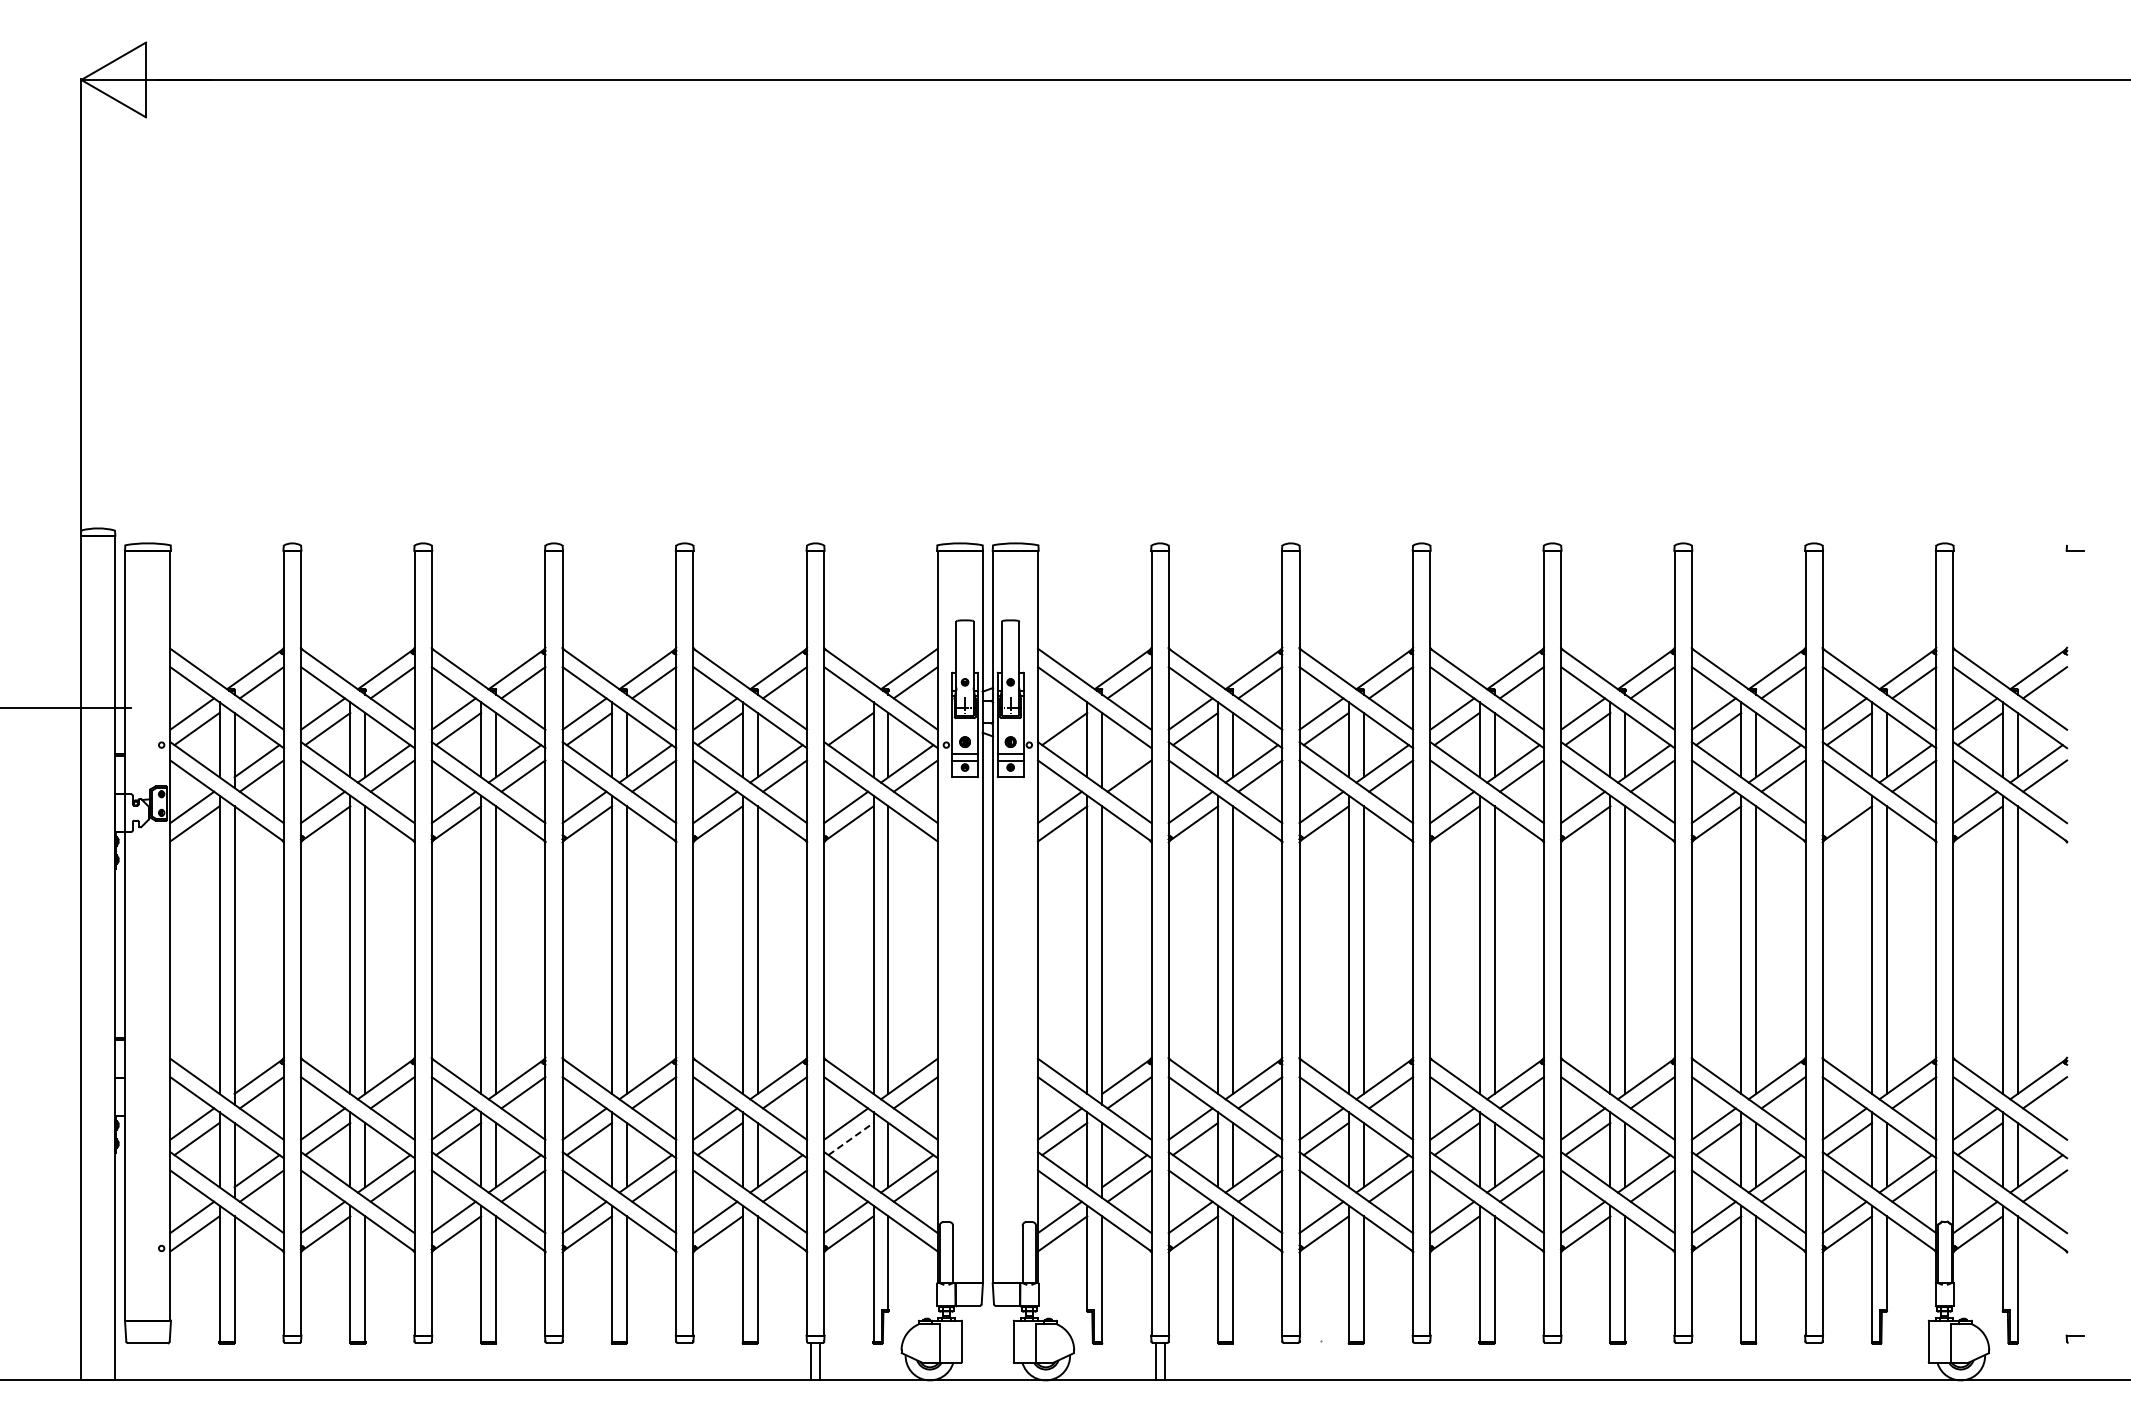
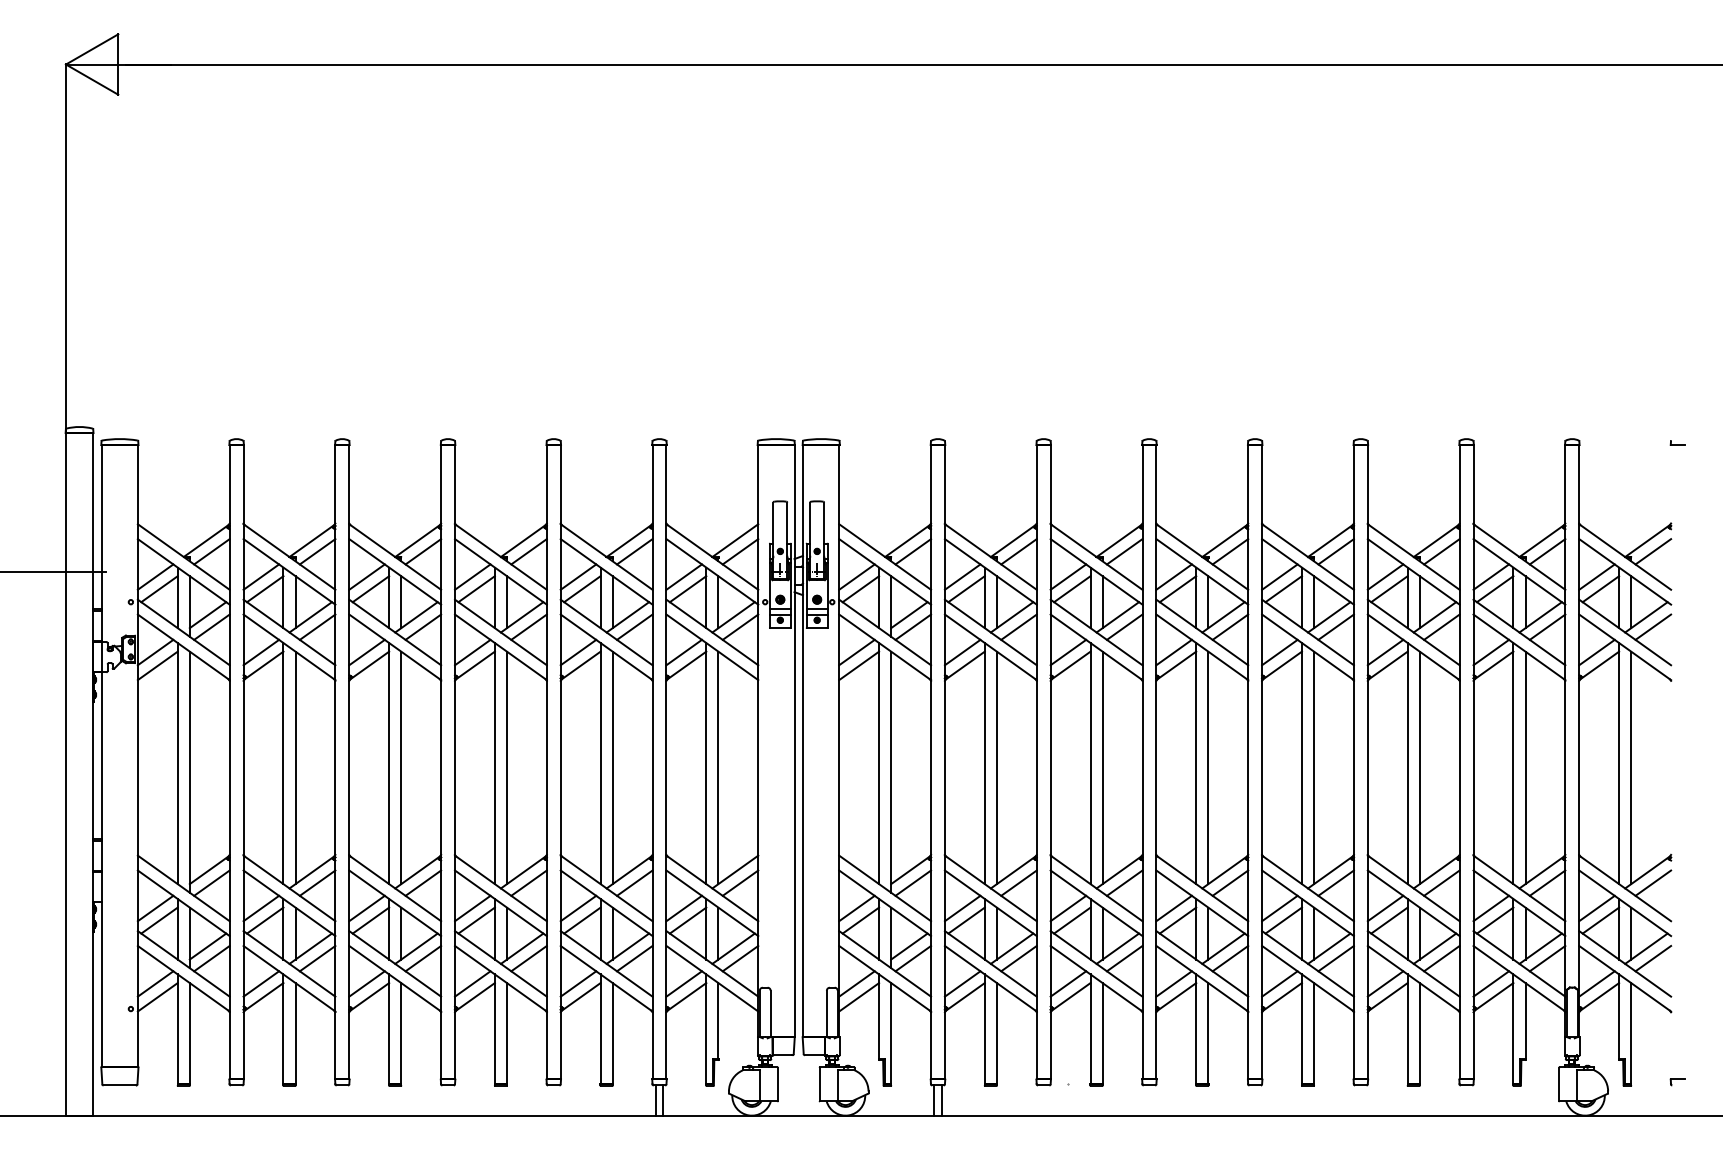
line: (846, 713) -> (684, 576), added
line: (1059, 713) -> (856, 576), added
line: (1124, 761) -> (909, 615), added
line: (1844, 807) -> (1491, 652), added
line: (851, 1139) -> (688, 920), dashed -> solid

